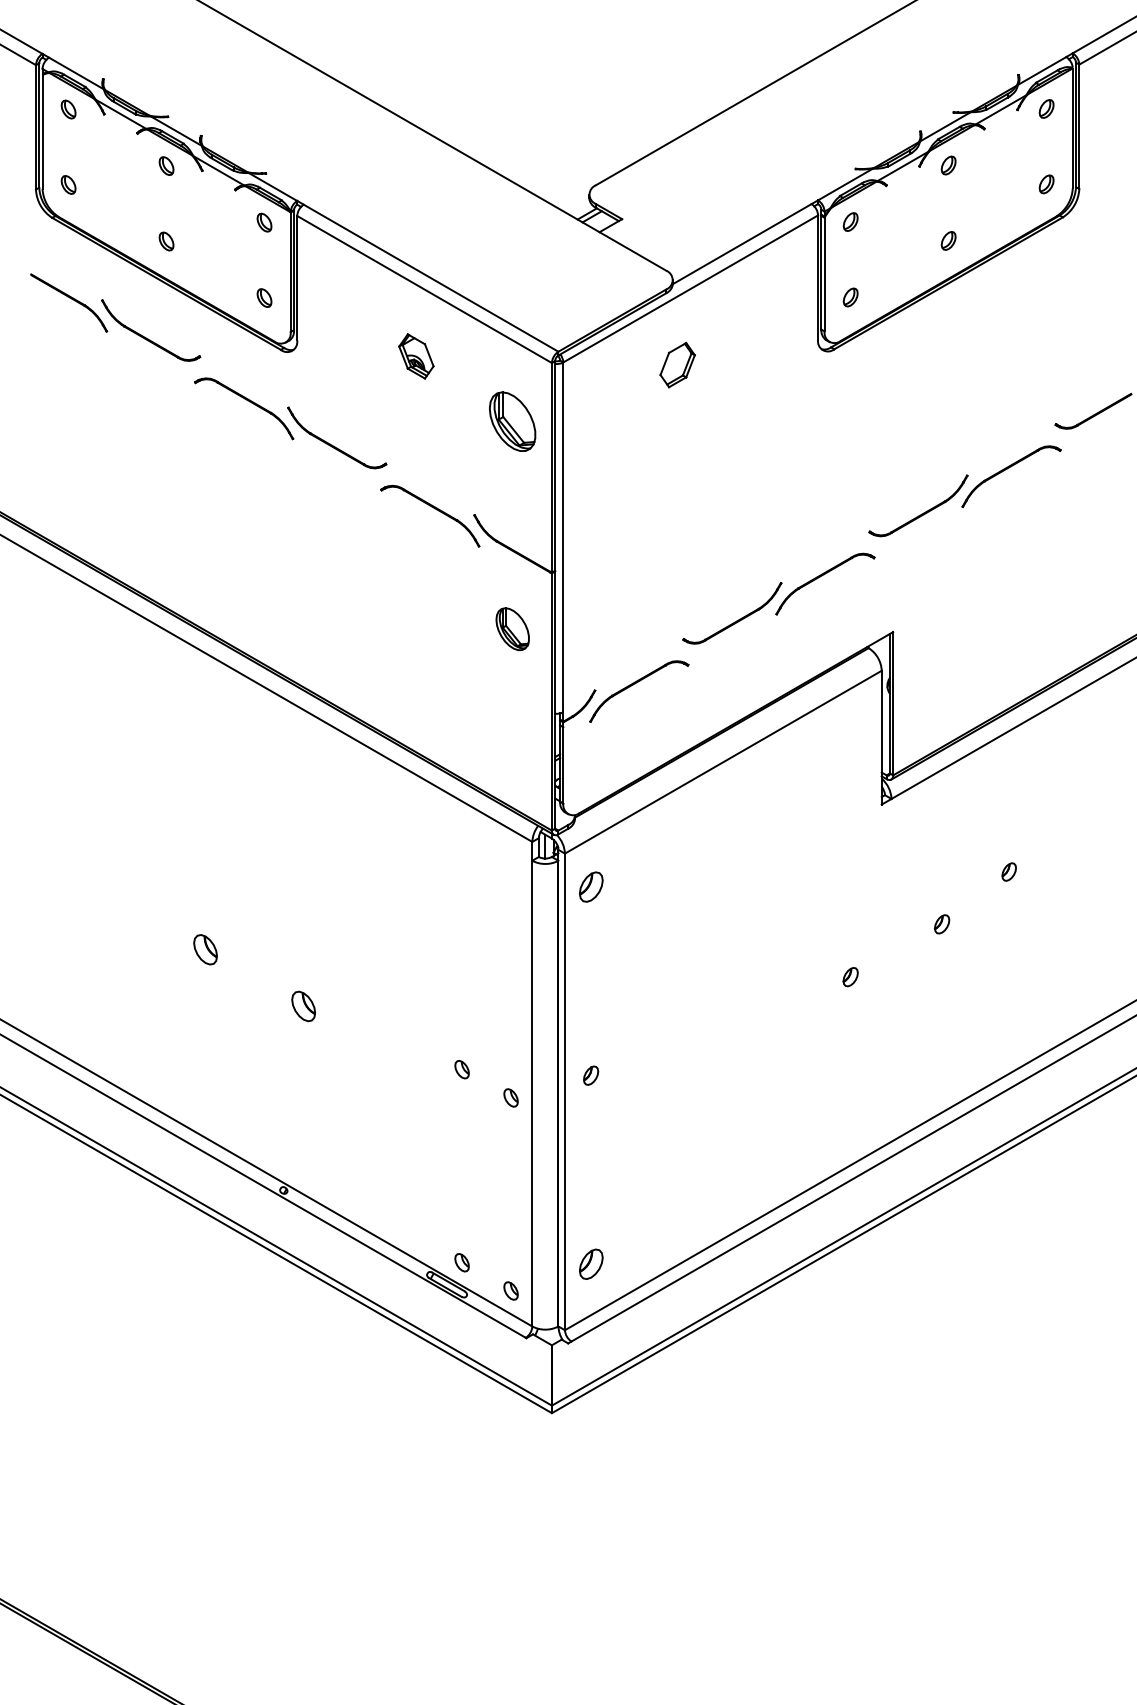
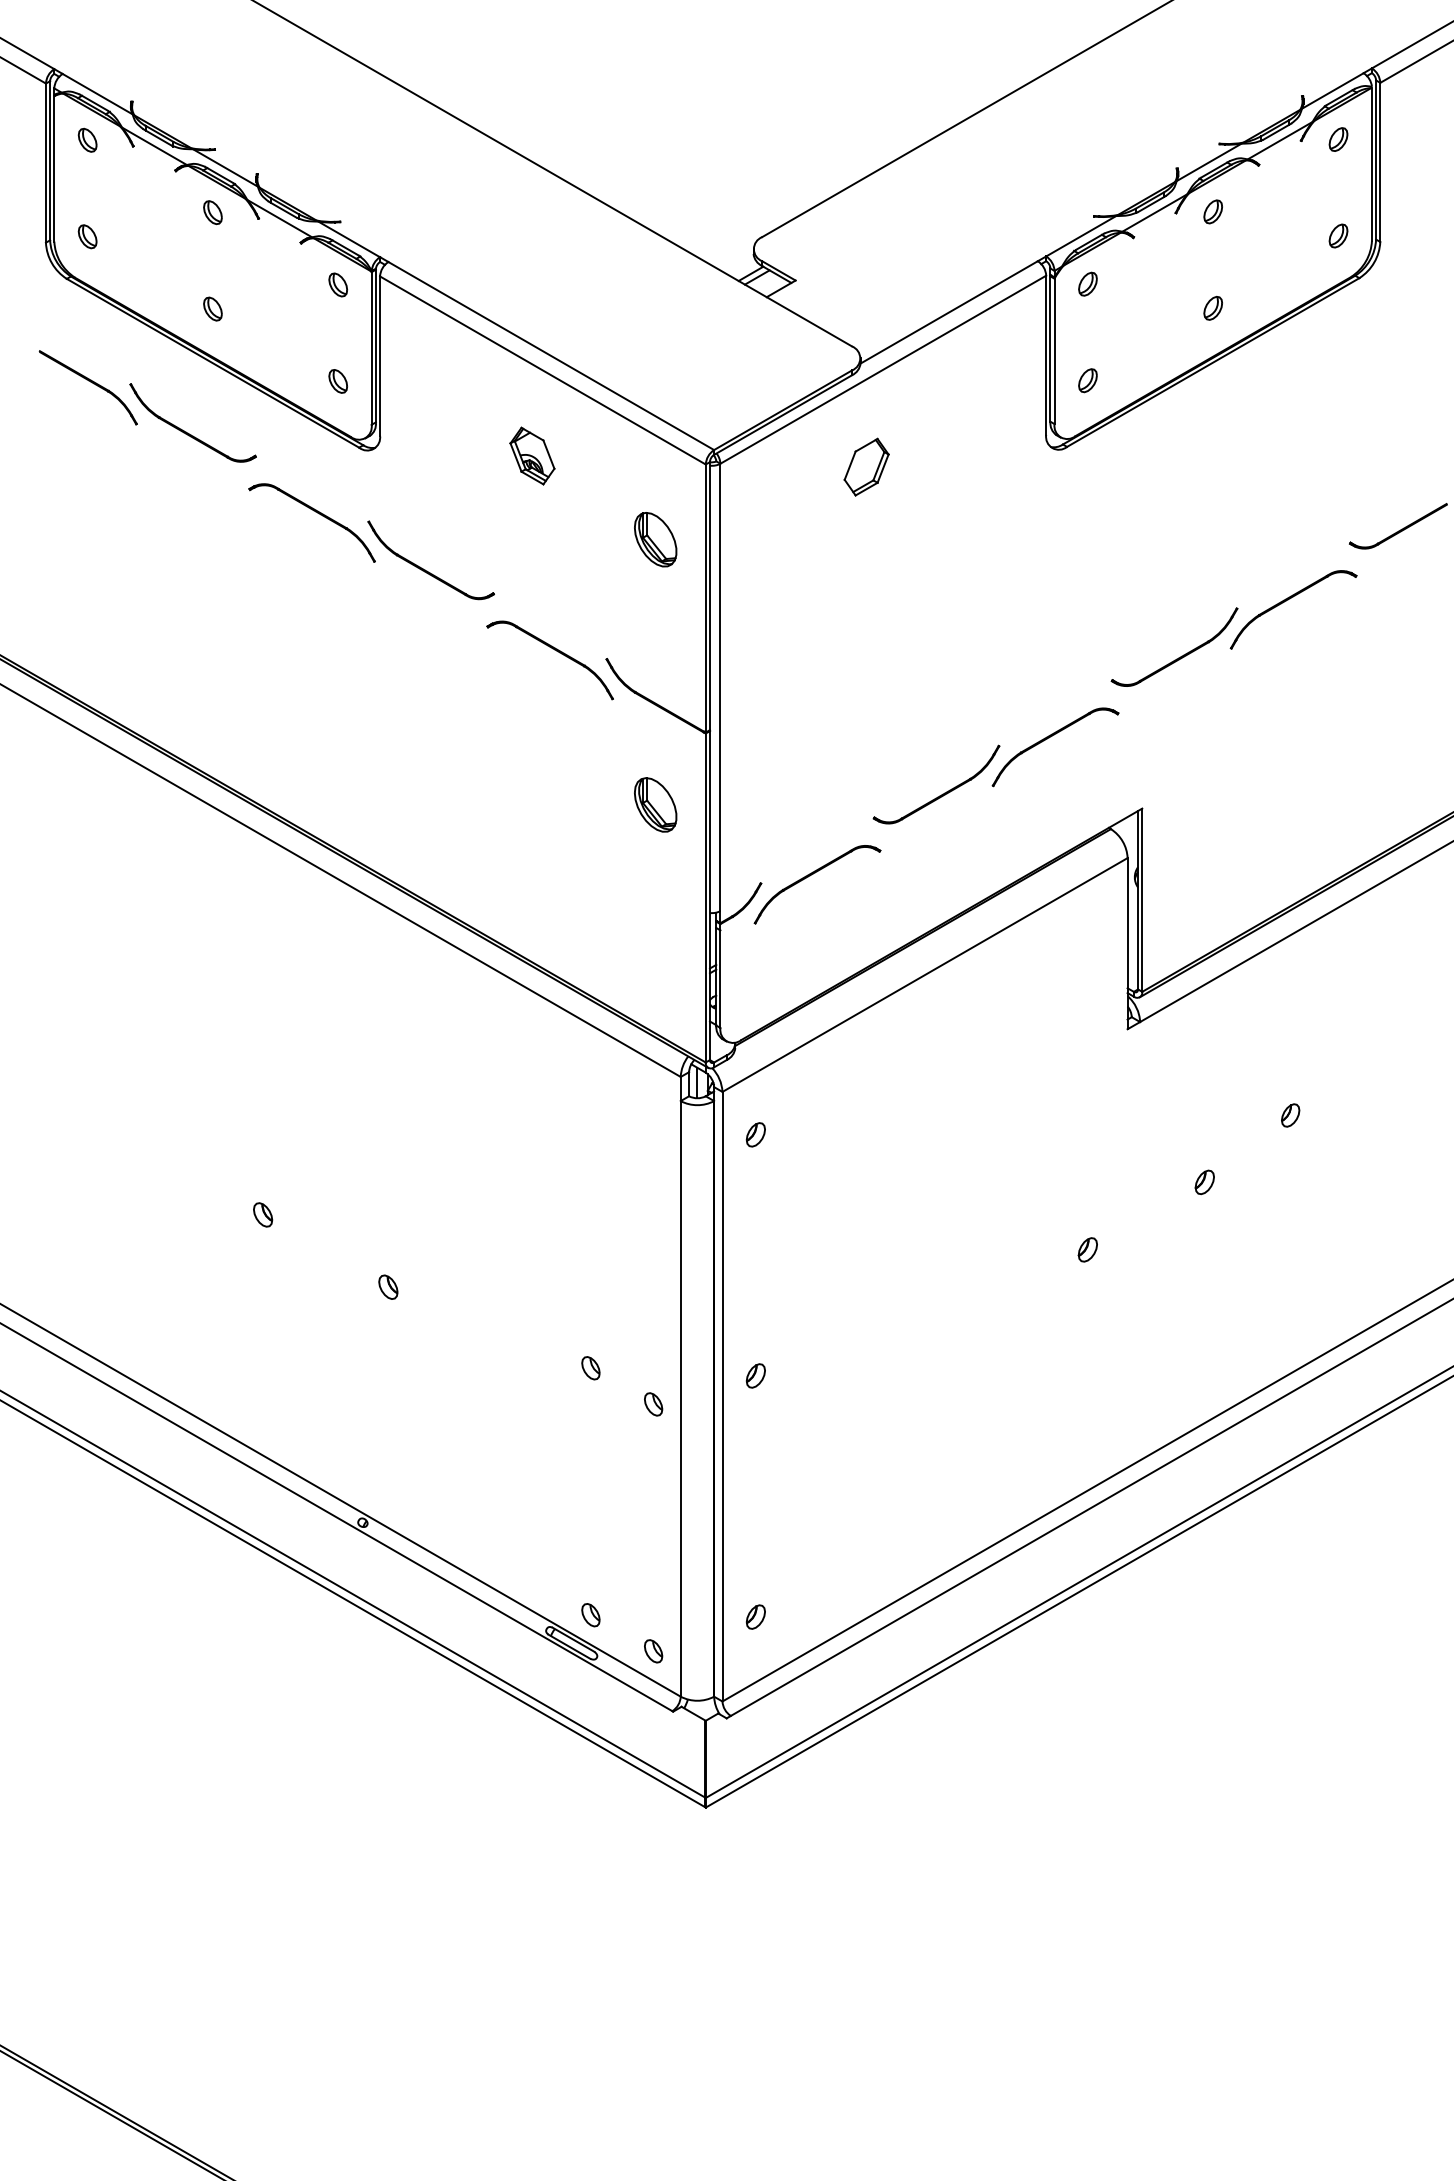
part: (512, 421) -> (655, 539), size x0.71
part: (590, 886) -> (755, 1134), size x0.62
part: (206, 949) -> (263, 1214), size x0.62
part: (303, 1005) -> (388, 1286), size x0.62
part: (590, 1263) -> (755, 1616), size x0.62

